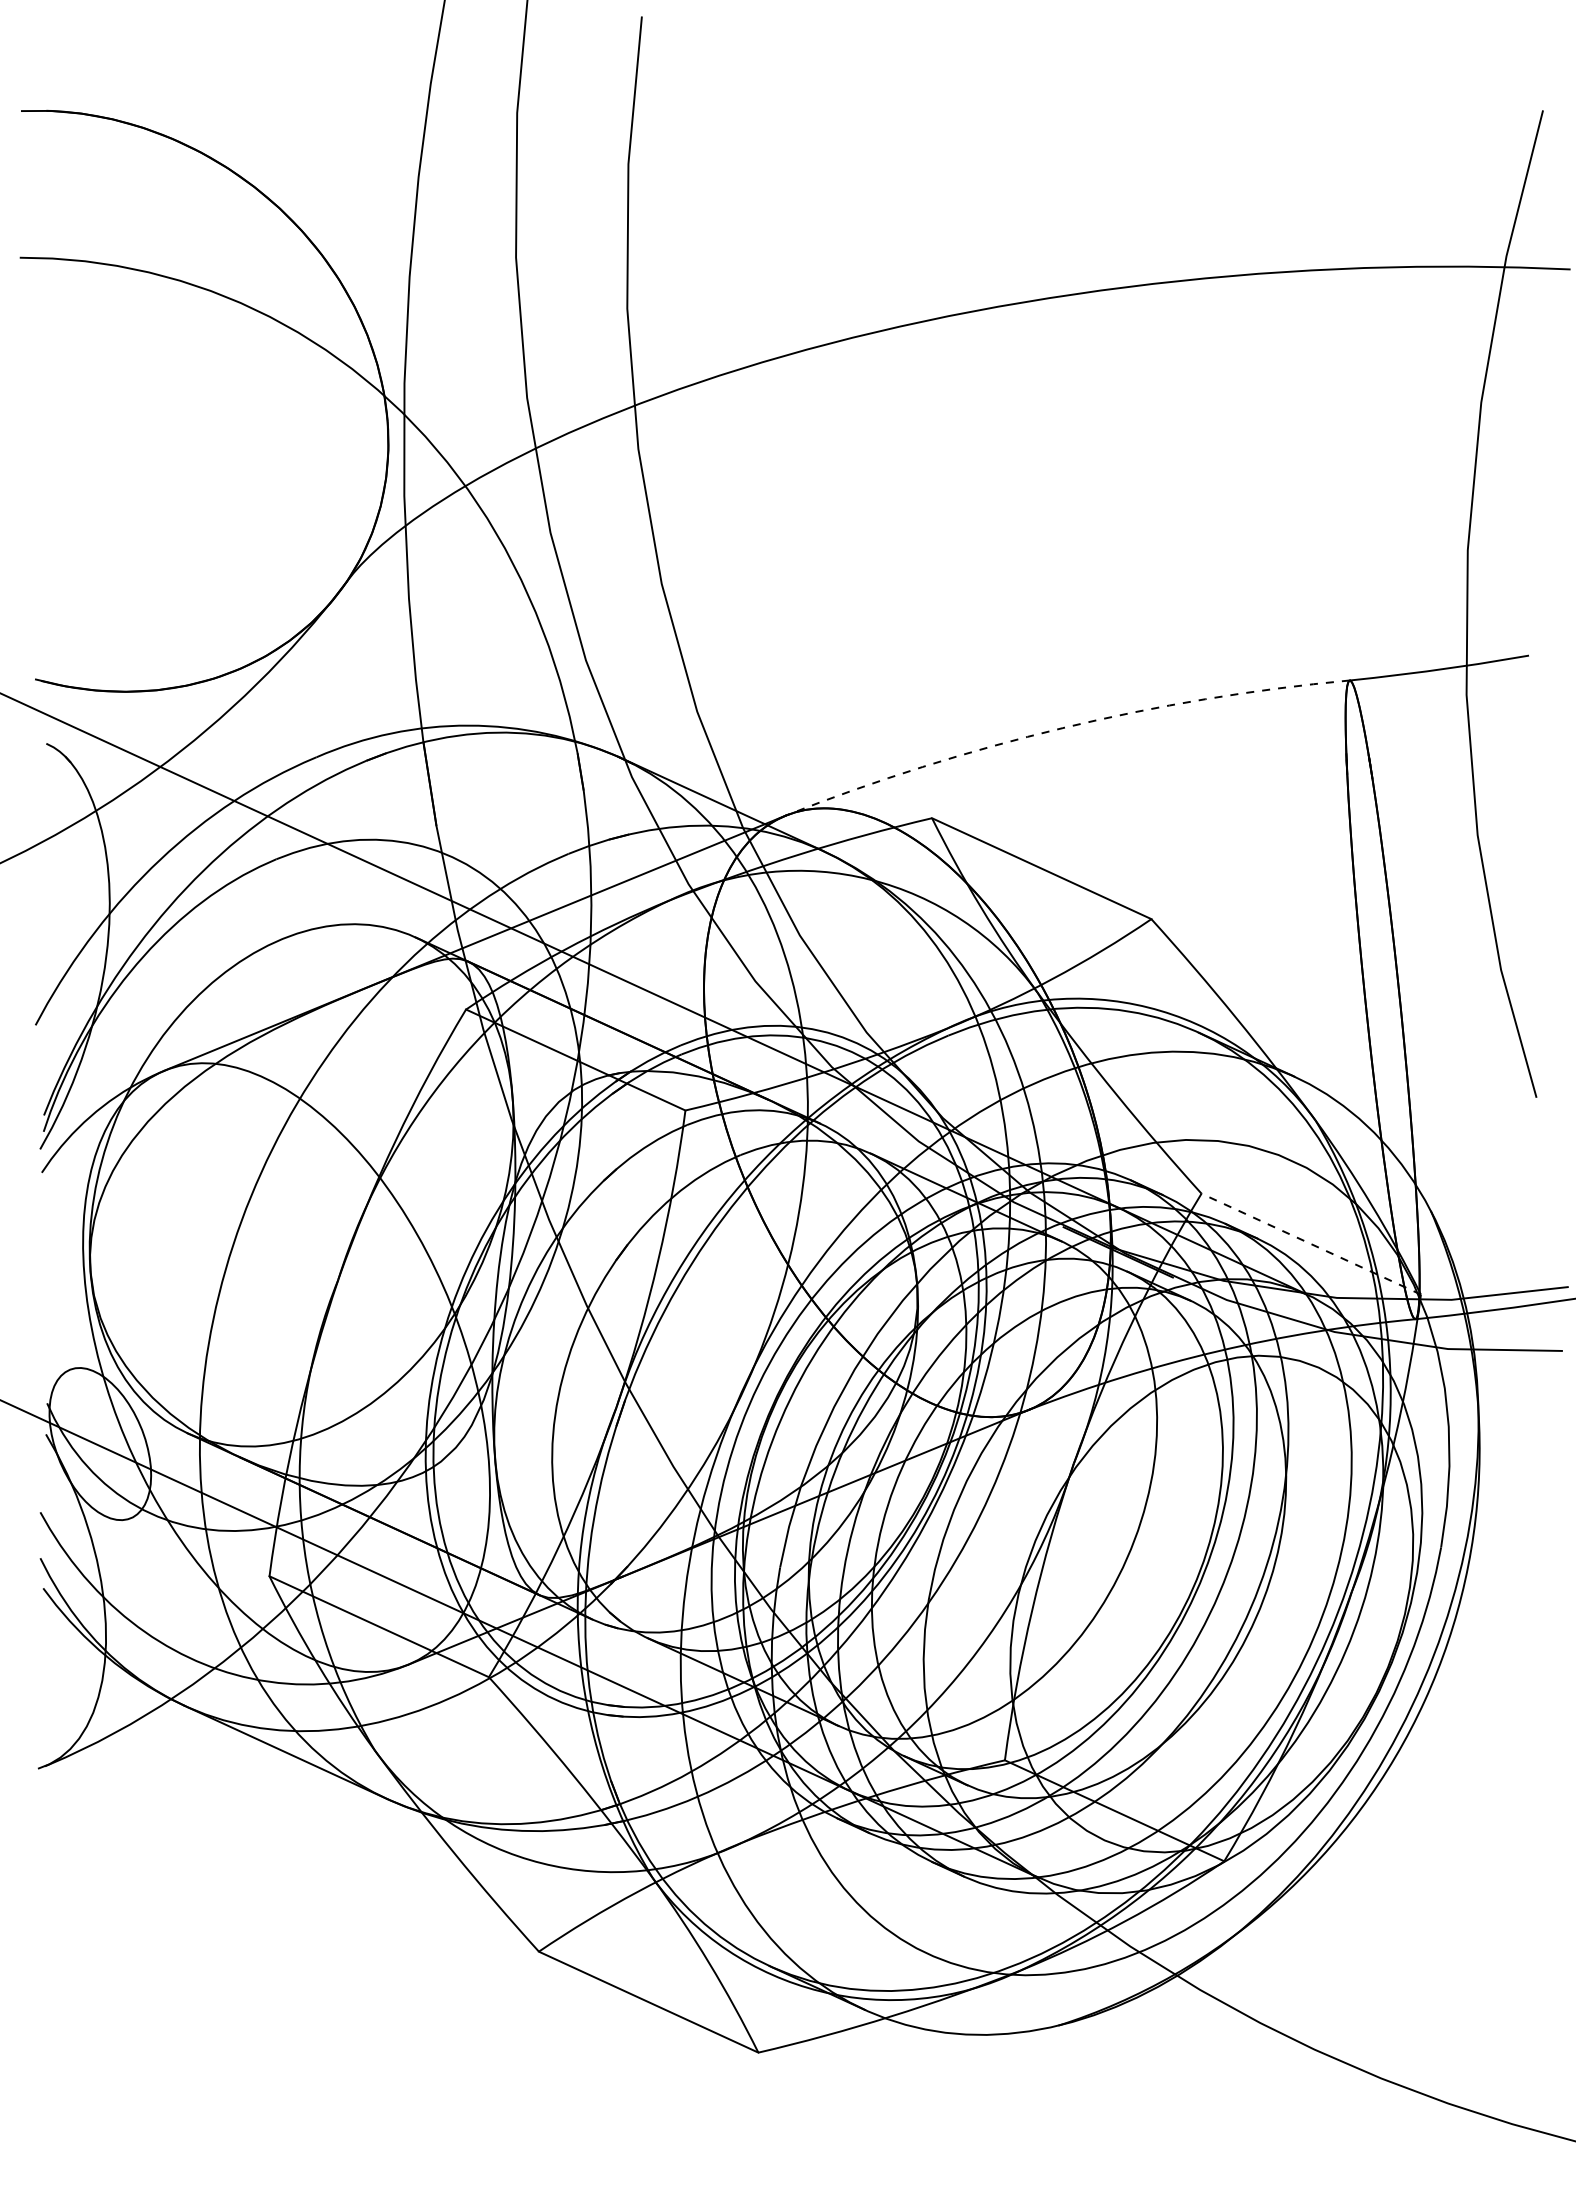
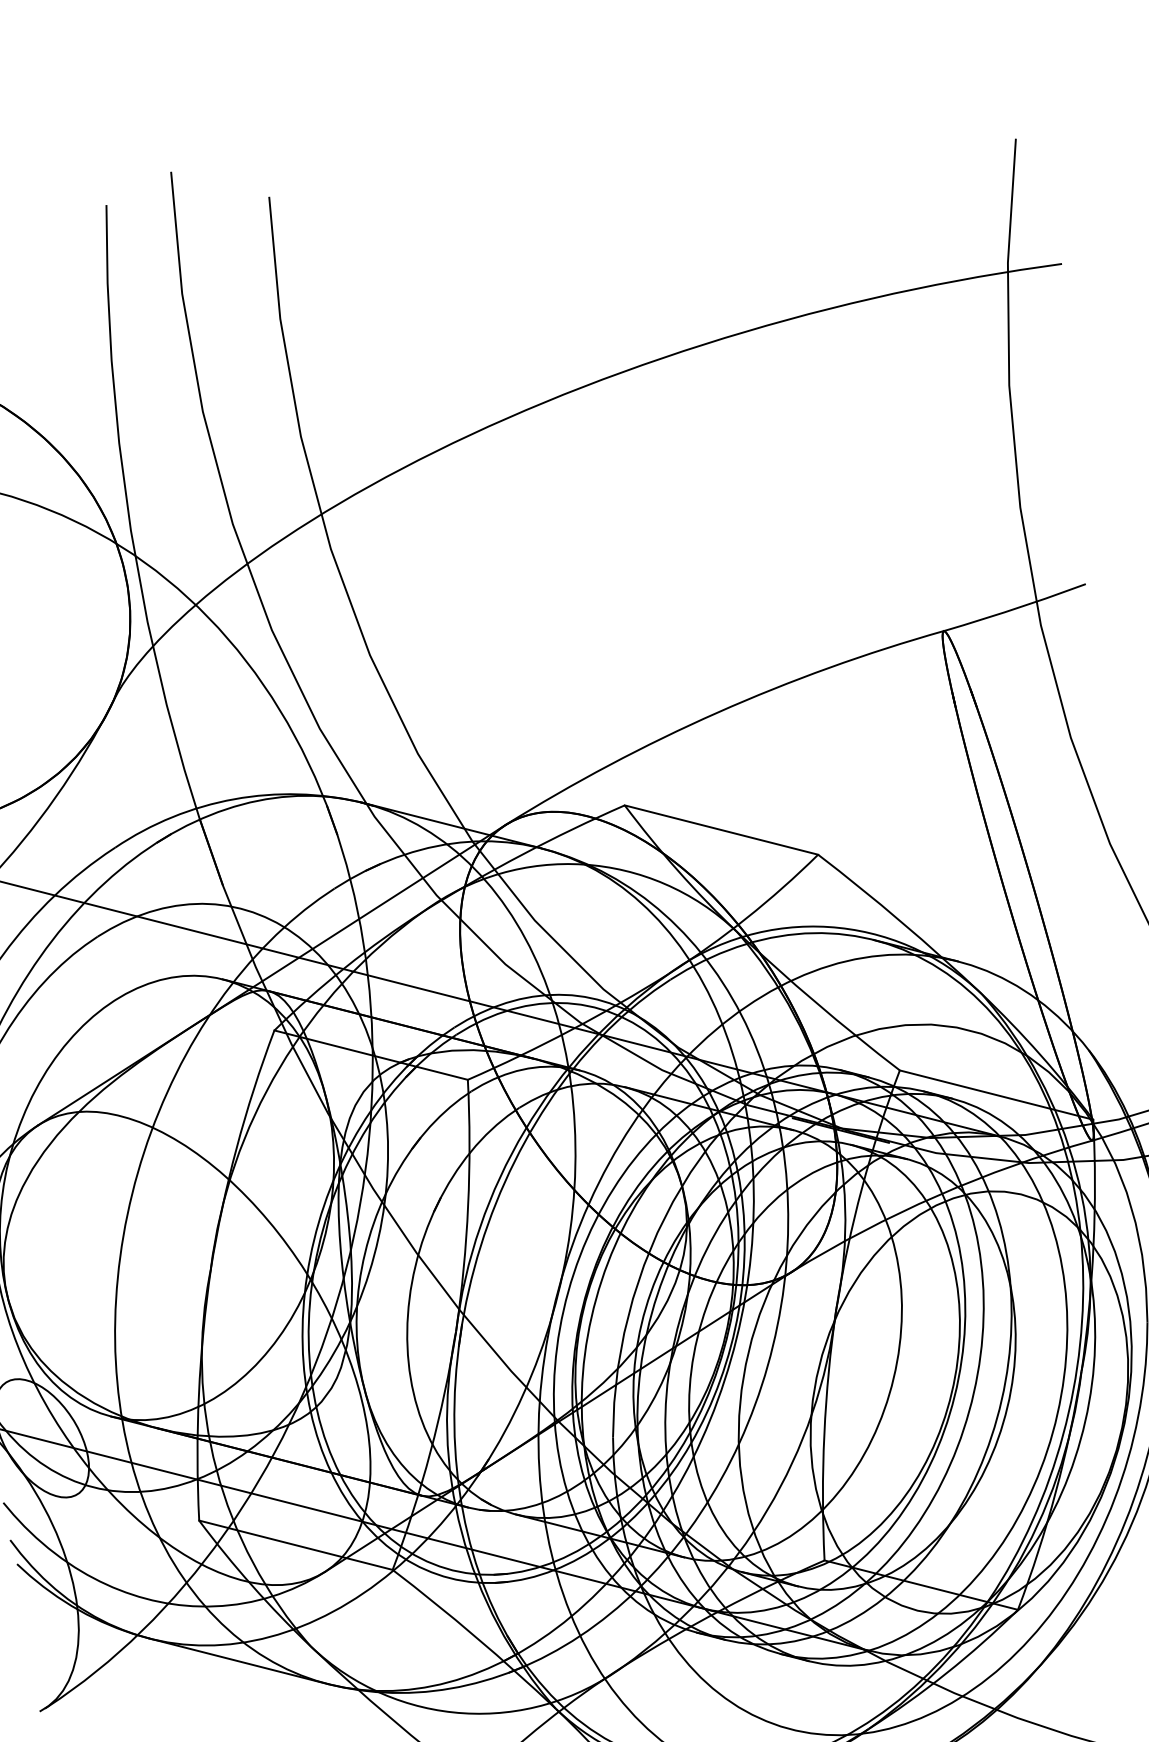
arc: (1062, 728) -> (717, 712), dashed -> solid
line: (1311, 1244) -> (996, 1095), dashed -> solid

